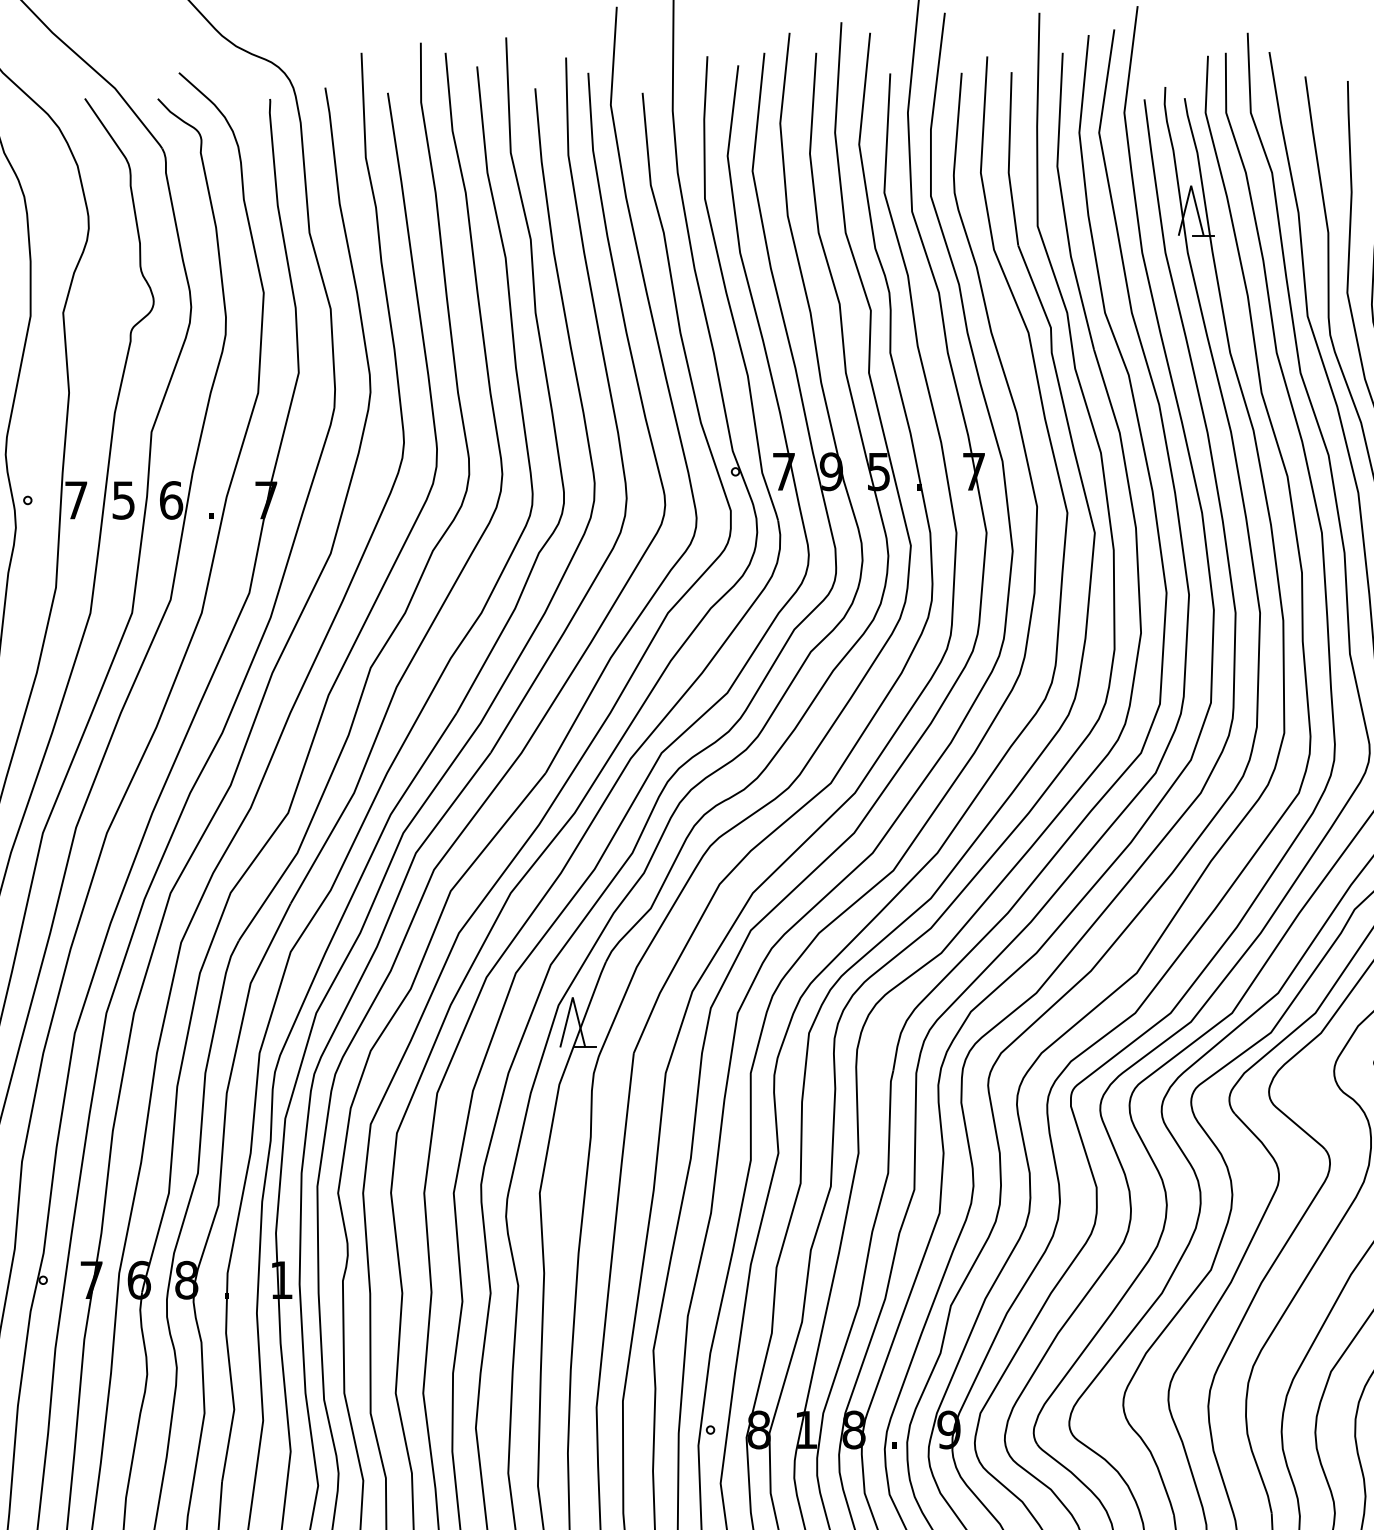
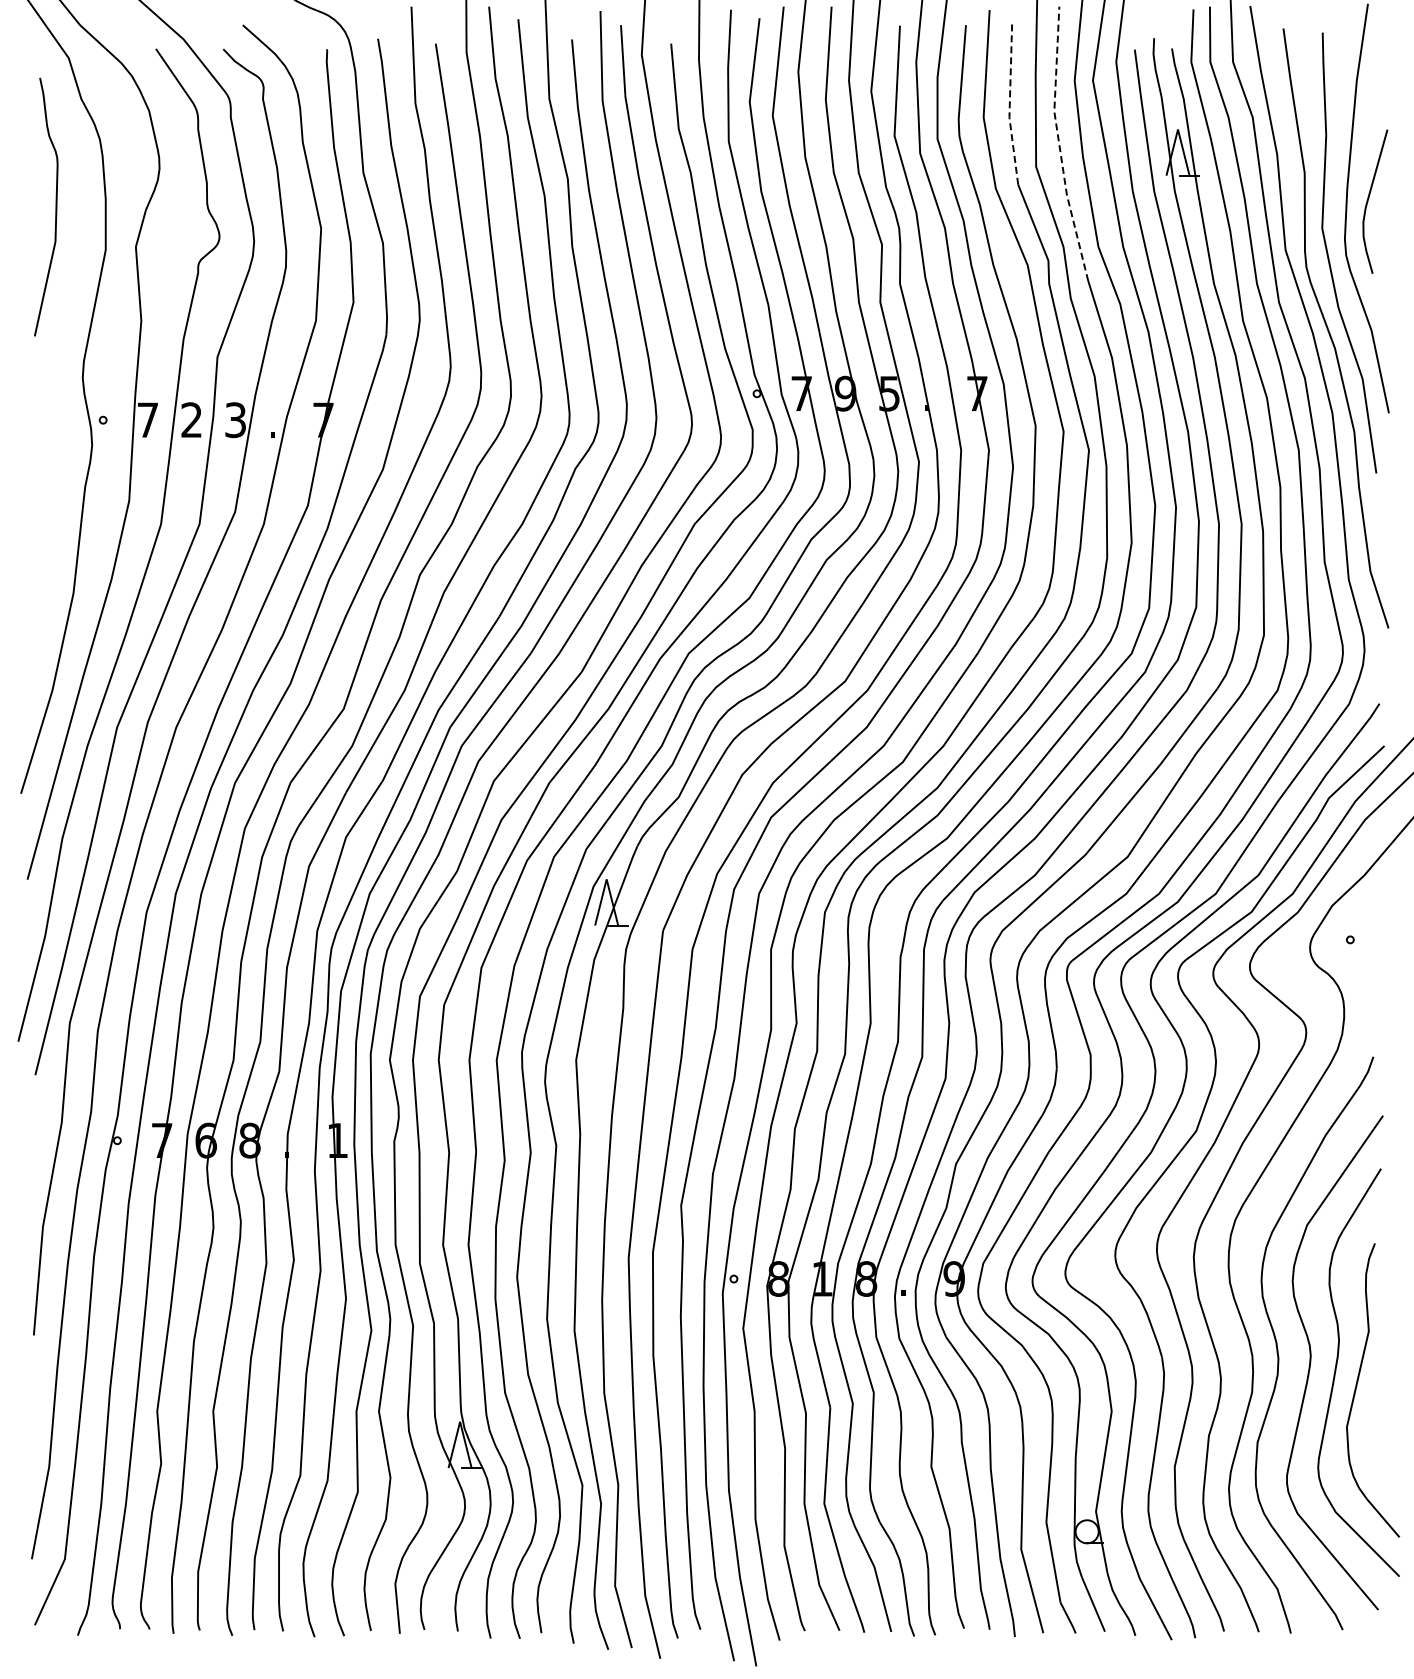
line: (1008, 158) -> (1009, 104), solid -> dashed
line: (1062, 202) -> (1059, 144), solid -> dashed
text: (123, 500) -> (191, 420), 5 -> 2
text: (171, 500) -> (235, 420), 6 -> 3

